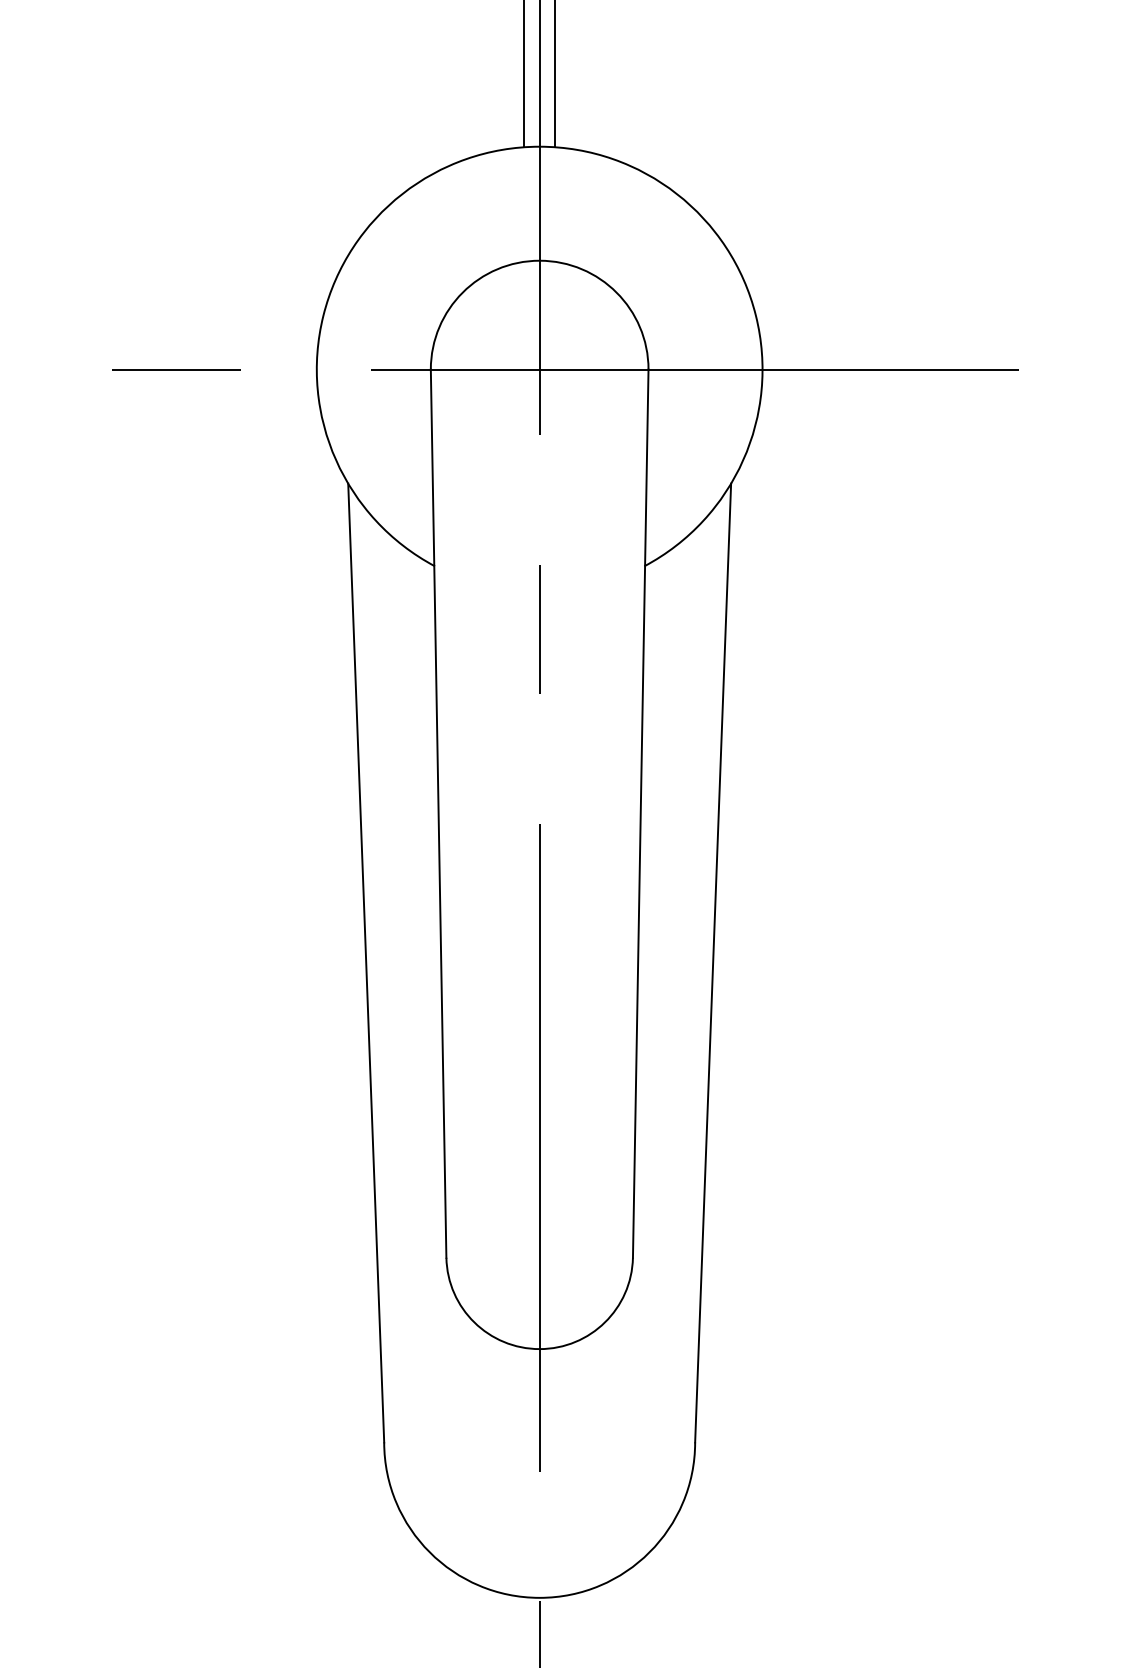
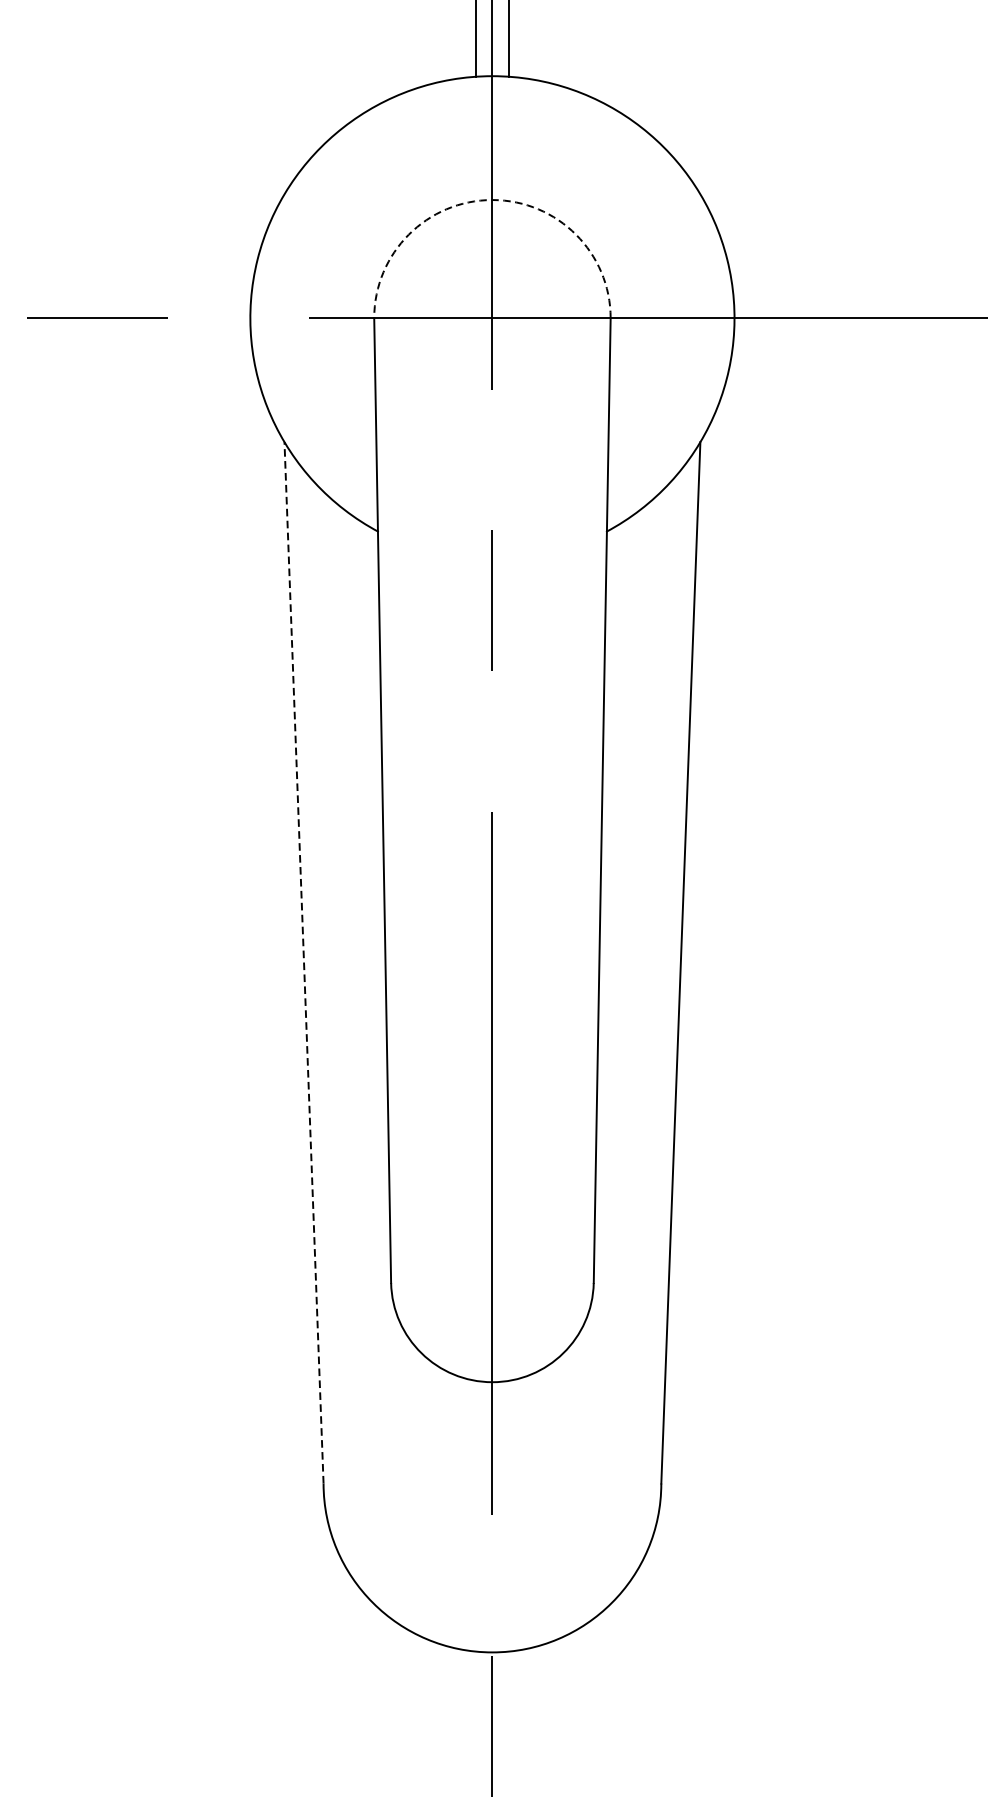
arc: (539, 260) -> (492, 199), solid -> dashed
line: (366, 962) -> (304, 962), solid -> dashed

